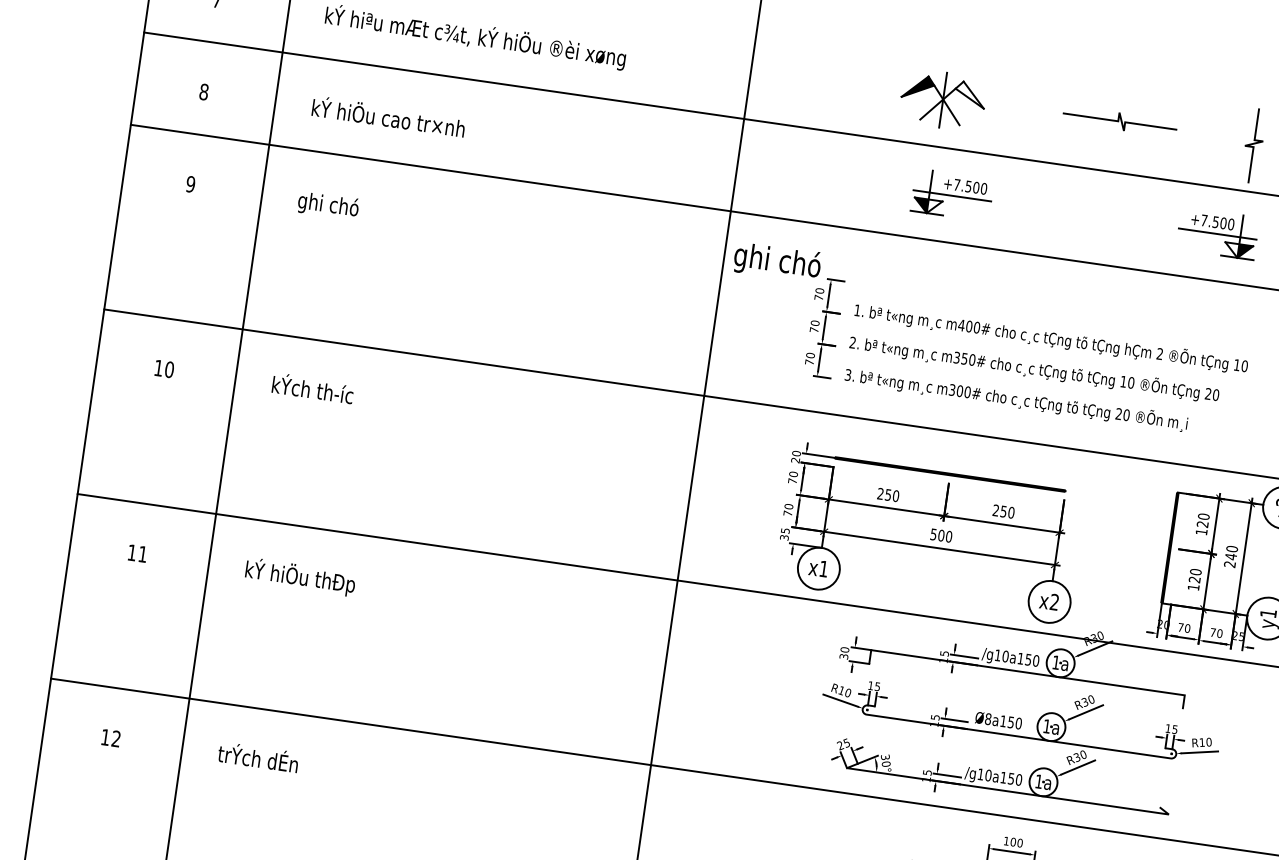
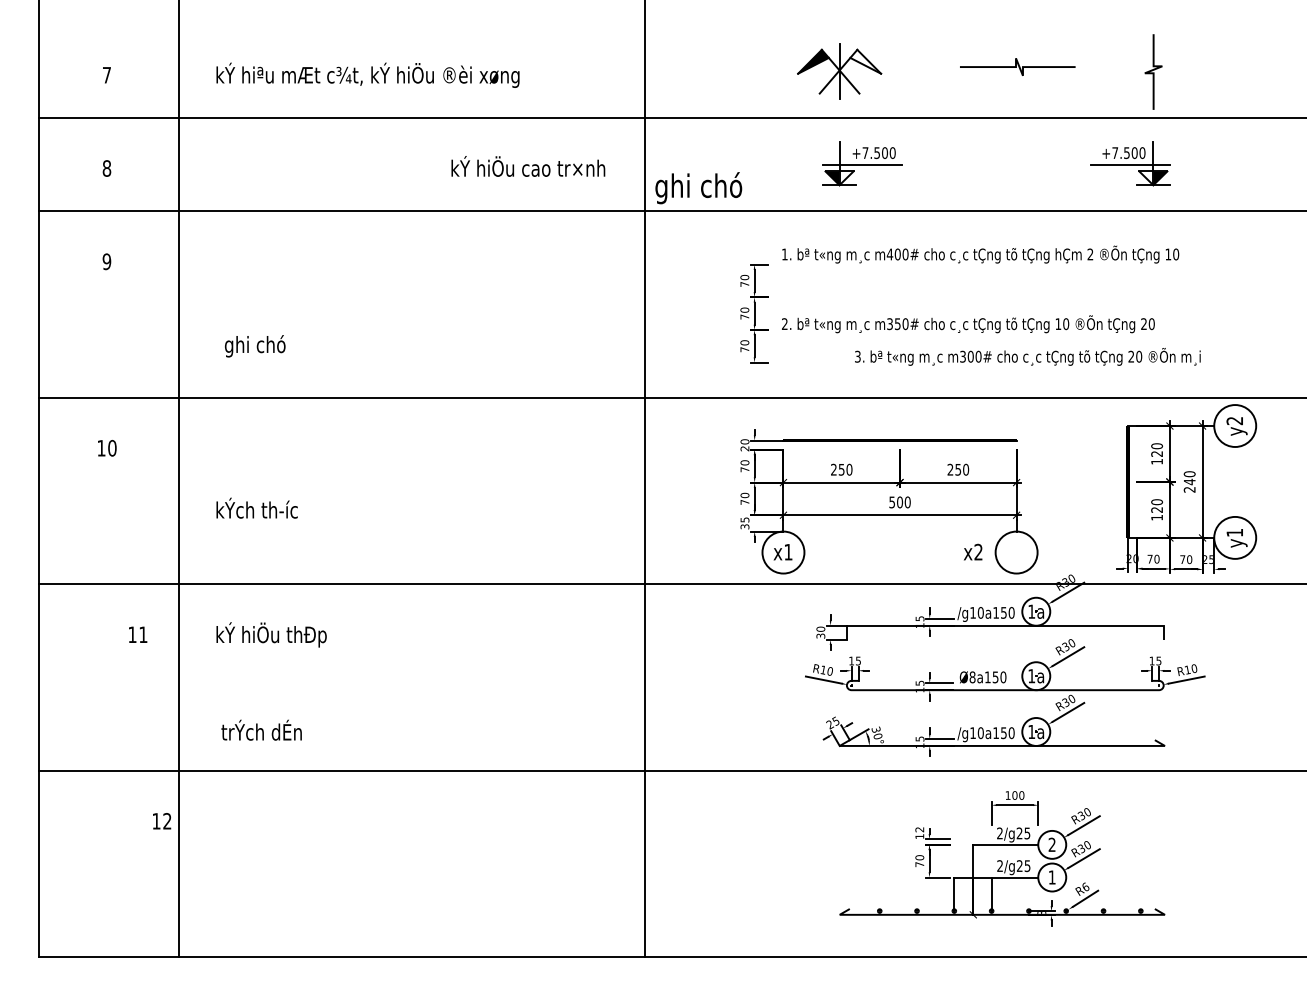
text: (388, 116) -> (528, 166), moved
text: (328, 205) -> (255, 346), moved
text: (777, 262) -> (698, 188), moved
text: (1051, 338) -> (980, 254), moved
text: (312, 387) -> (256, 507), moved
text: (1016, 399) -> (1027, 356), moved
text: (138, 553) -> (138, 634), moved
text: (1049, 600) -> (973, 551), moved
text: (111, 738) -> (162, 821), moved
text: (258, 756) -> (261, 729), moved

